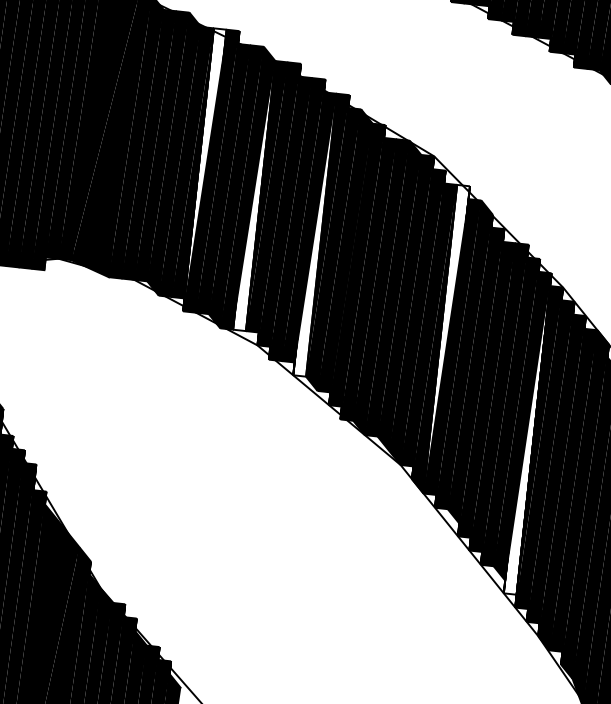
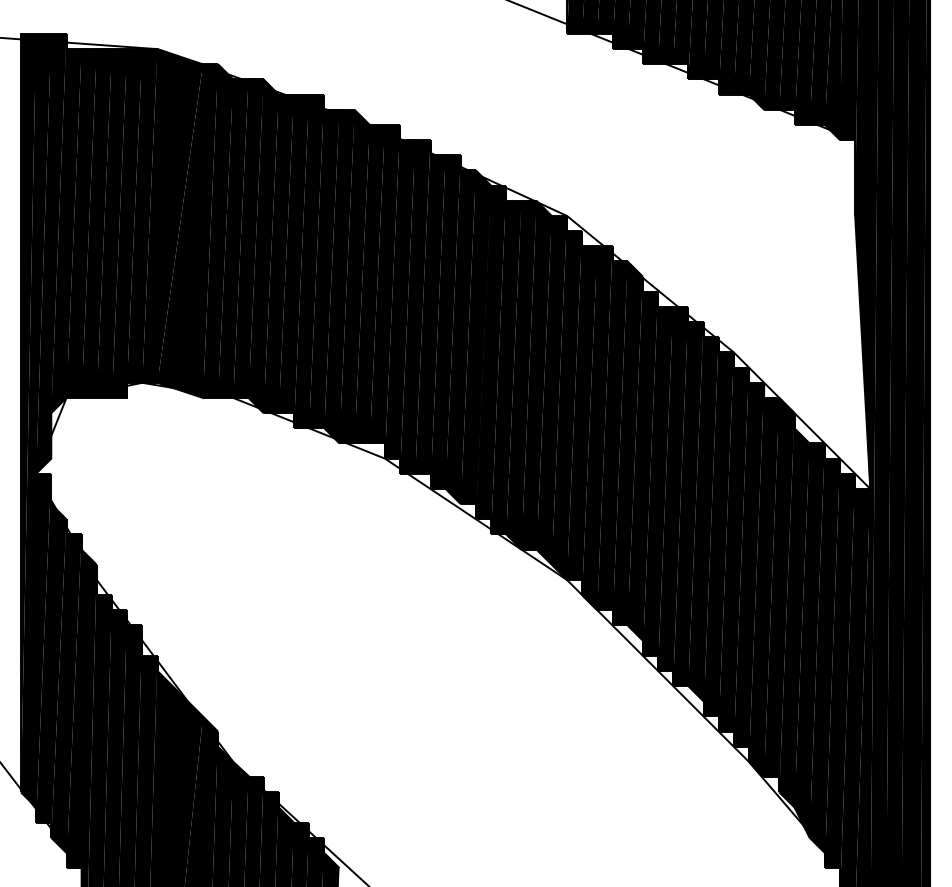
fill: (204, 170) -> (301, 261), added
fill: (253, 194) -> (361, 283), added
fill: (314, 233) -> (437, 321), added
fill: (446, 340) -> (604, 428), added
fill: (527, 432) -> (710, 526), added

